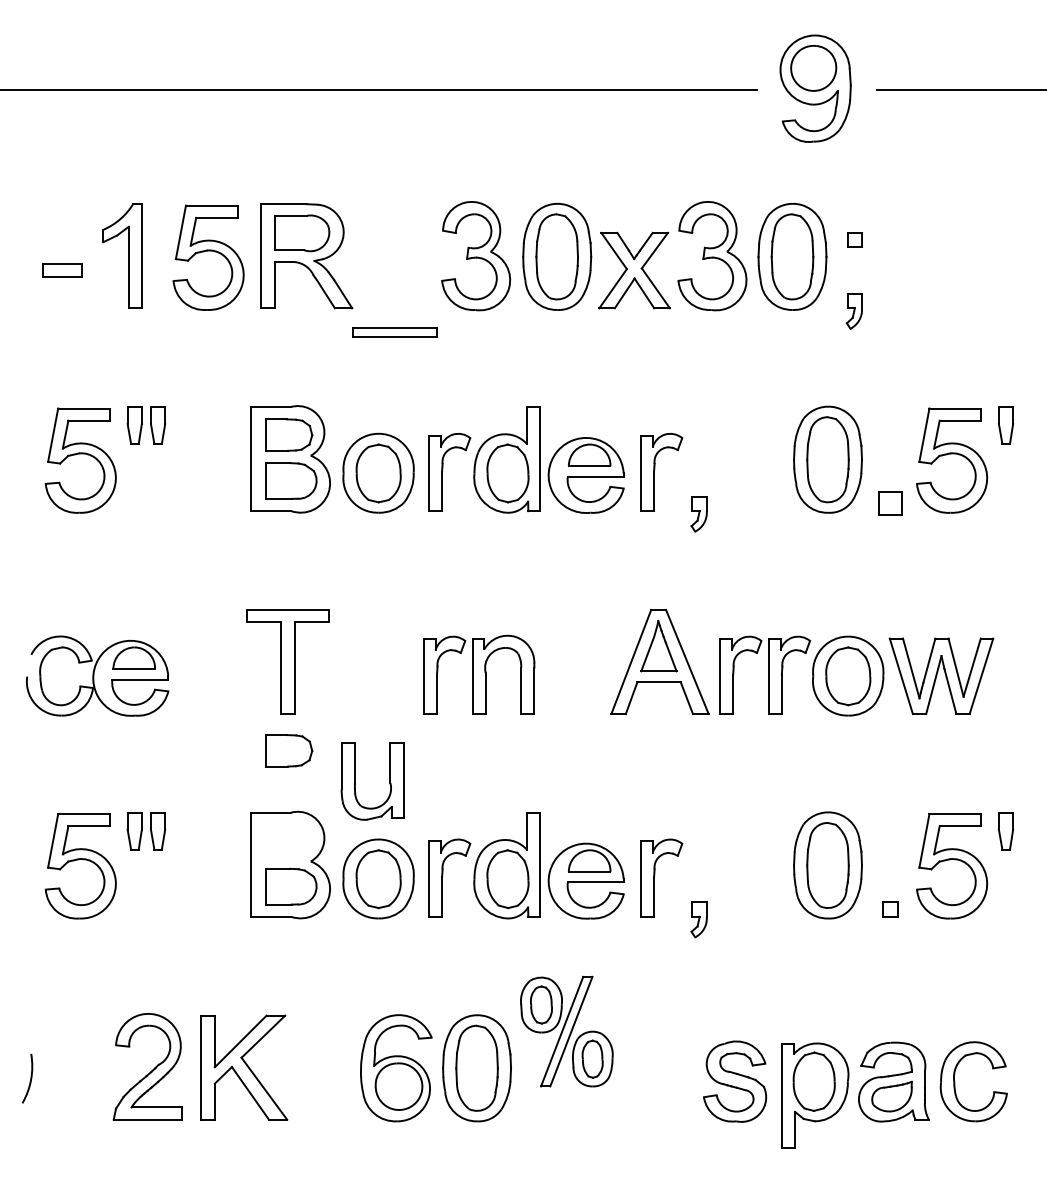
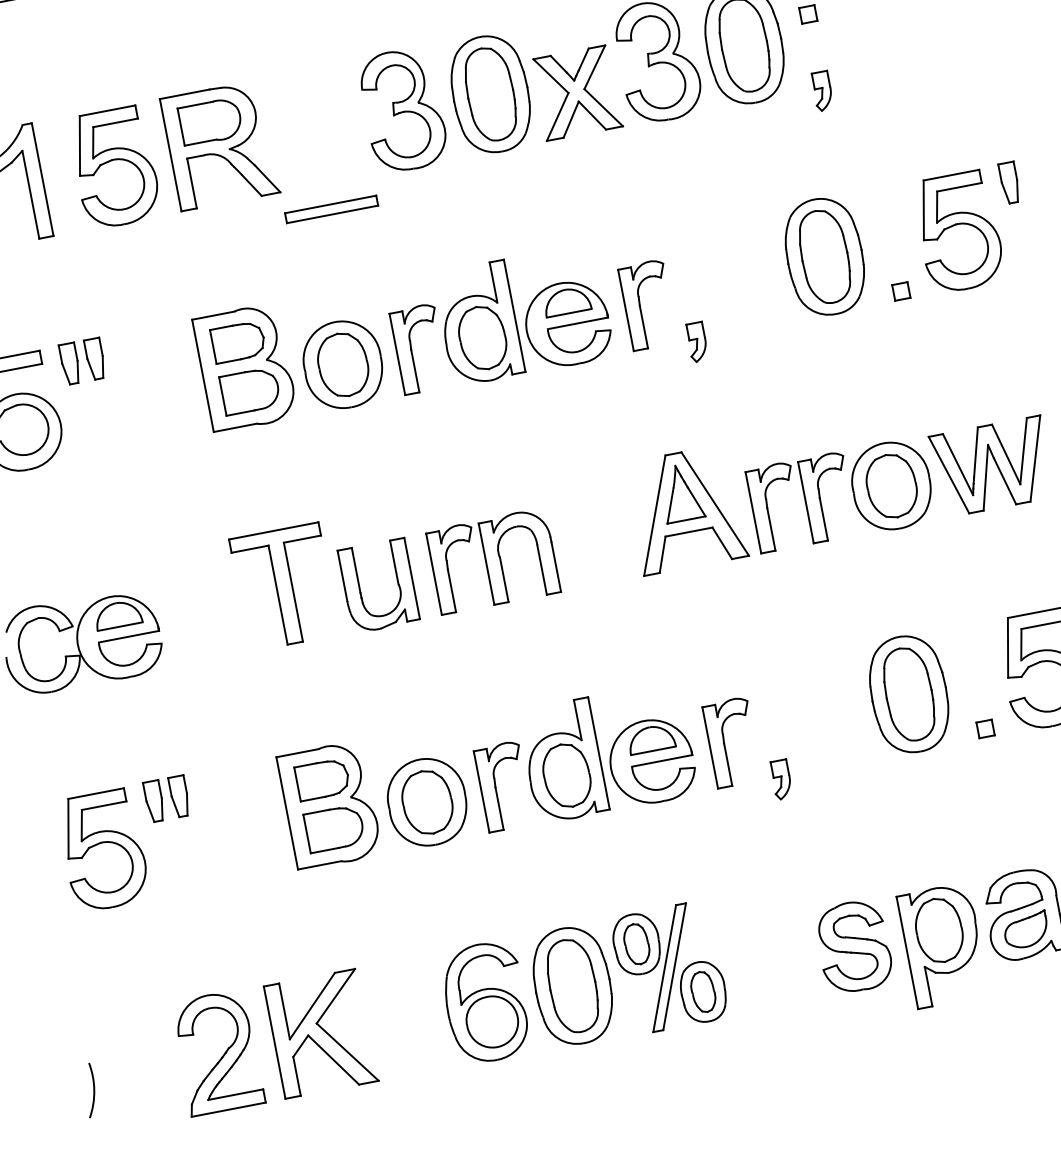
part: (890, 503) -> (901, 291), size x0.62
part: (289, 750) -> (323, 779), moved
part: (355, 781) -> (360, 589), moved
part: (566, 1031) -> (669, 967), moved

